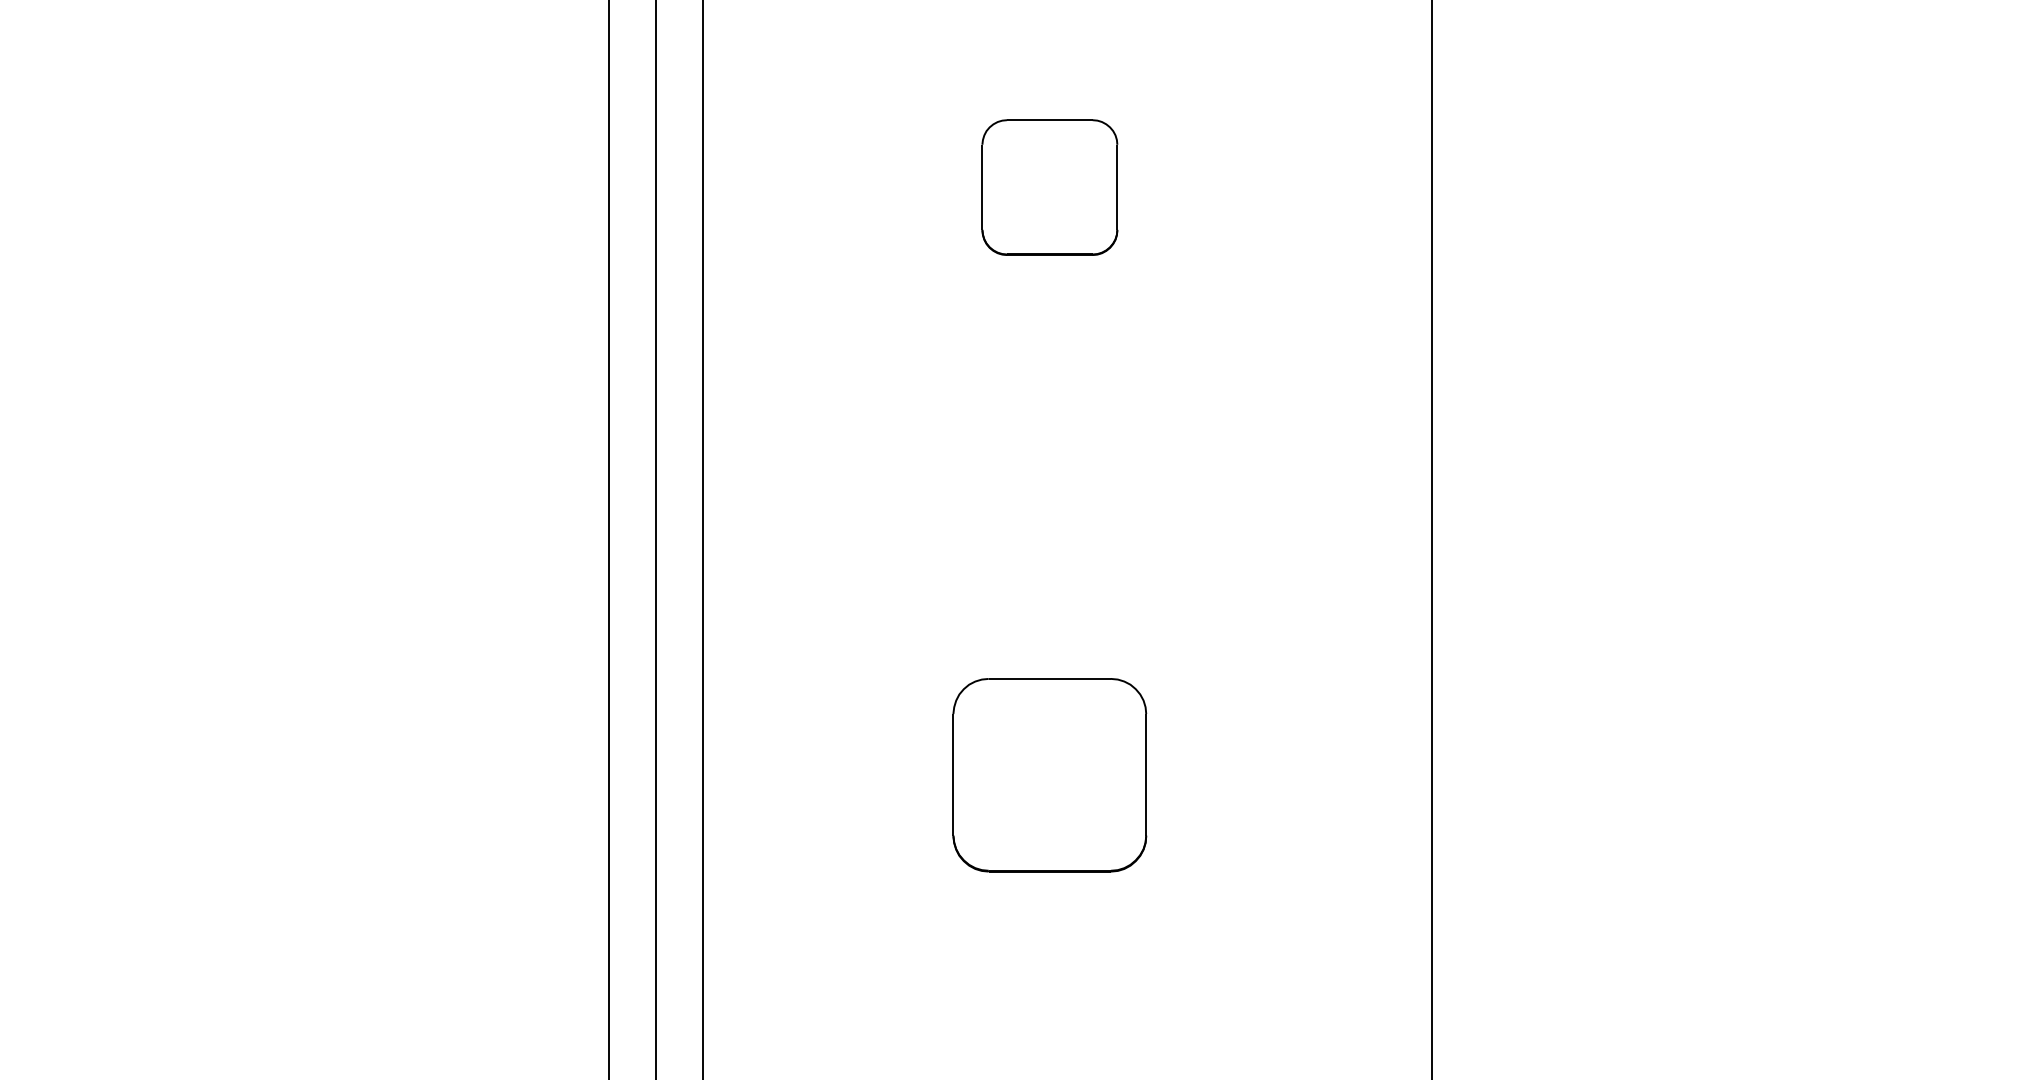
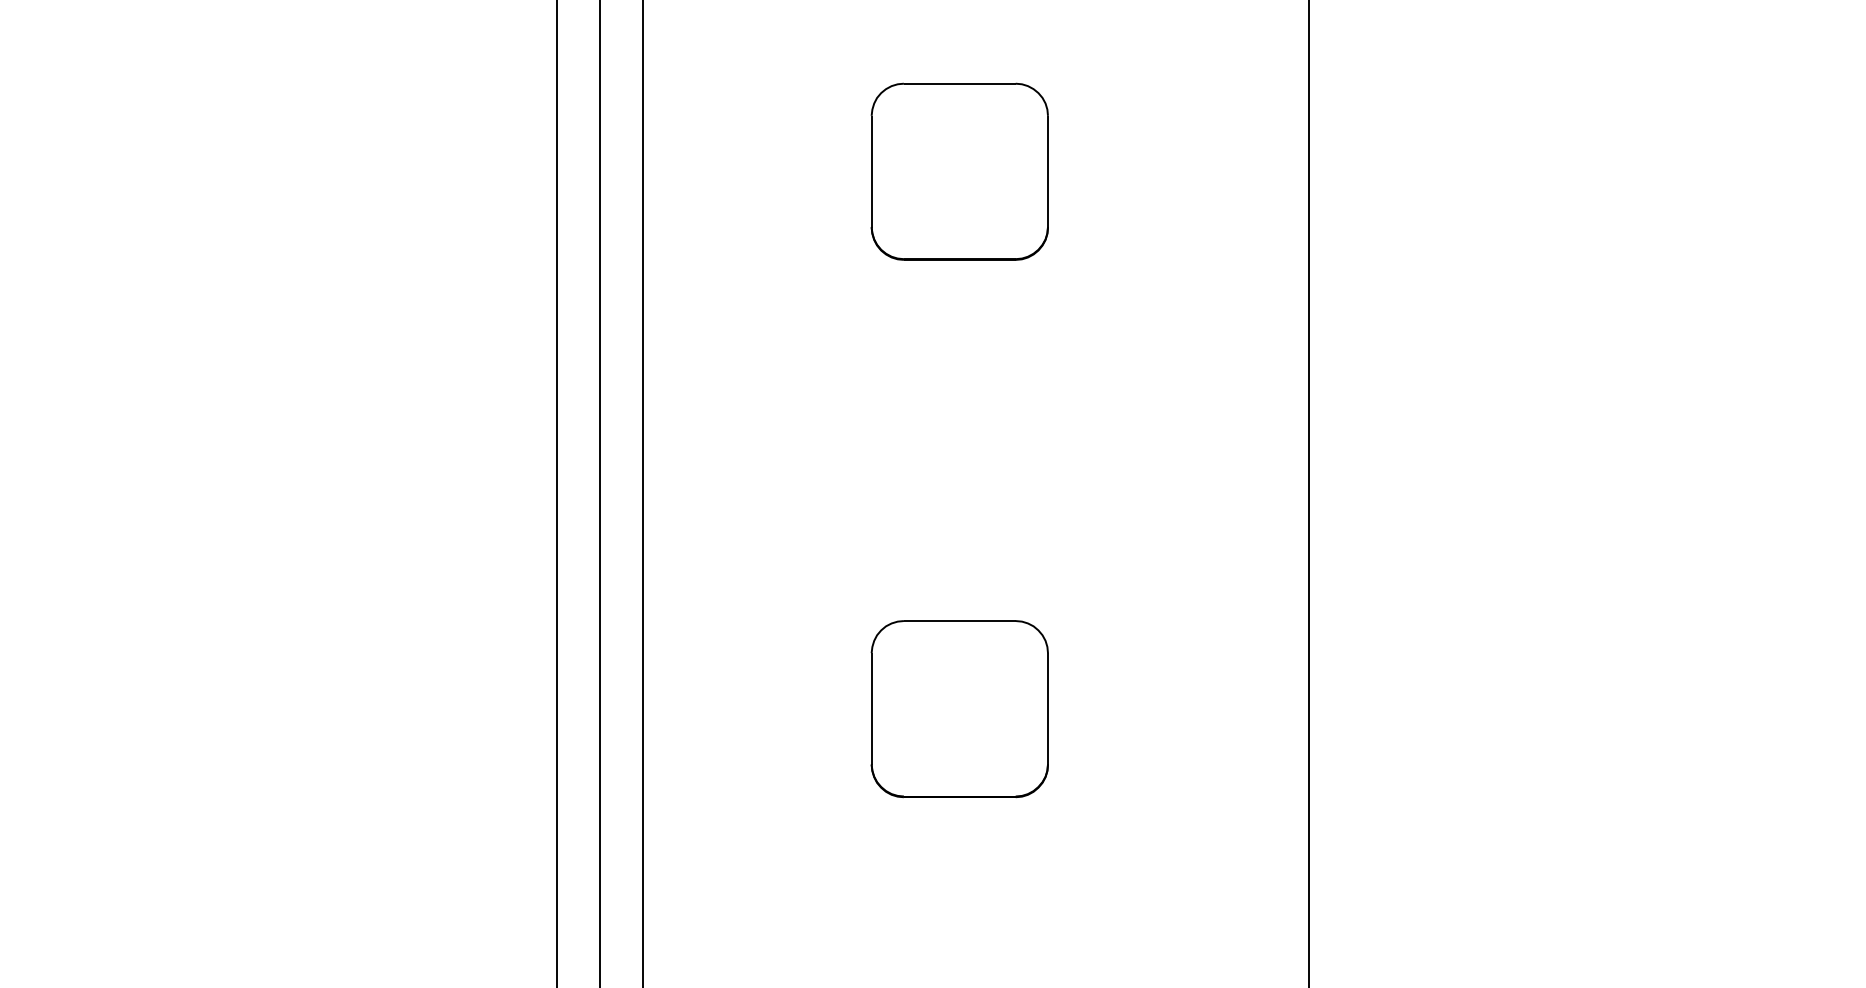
part: (1049, 187) -> (959, 171), size x1.43

